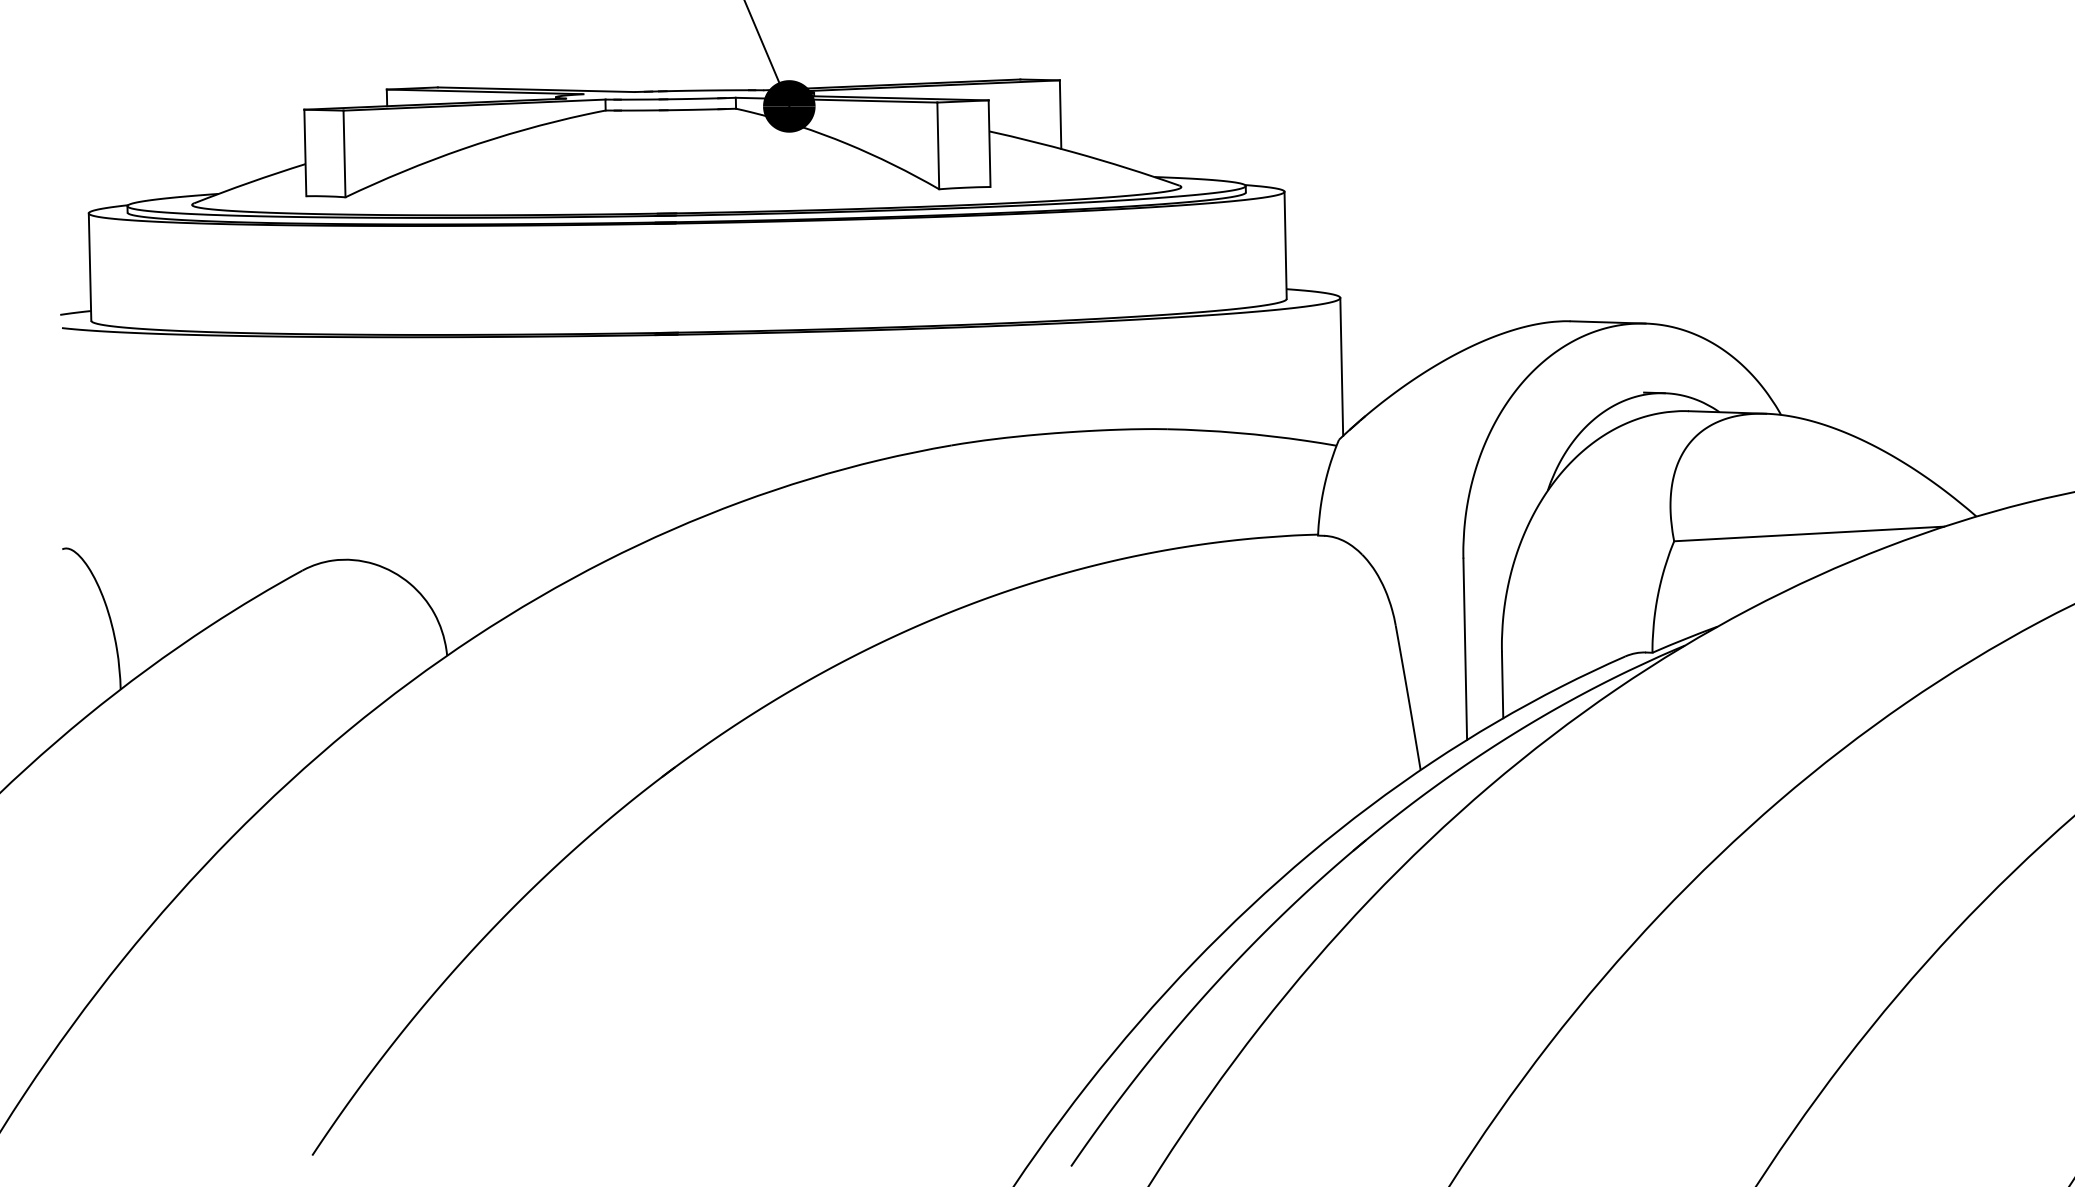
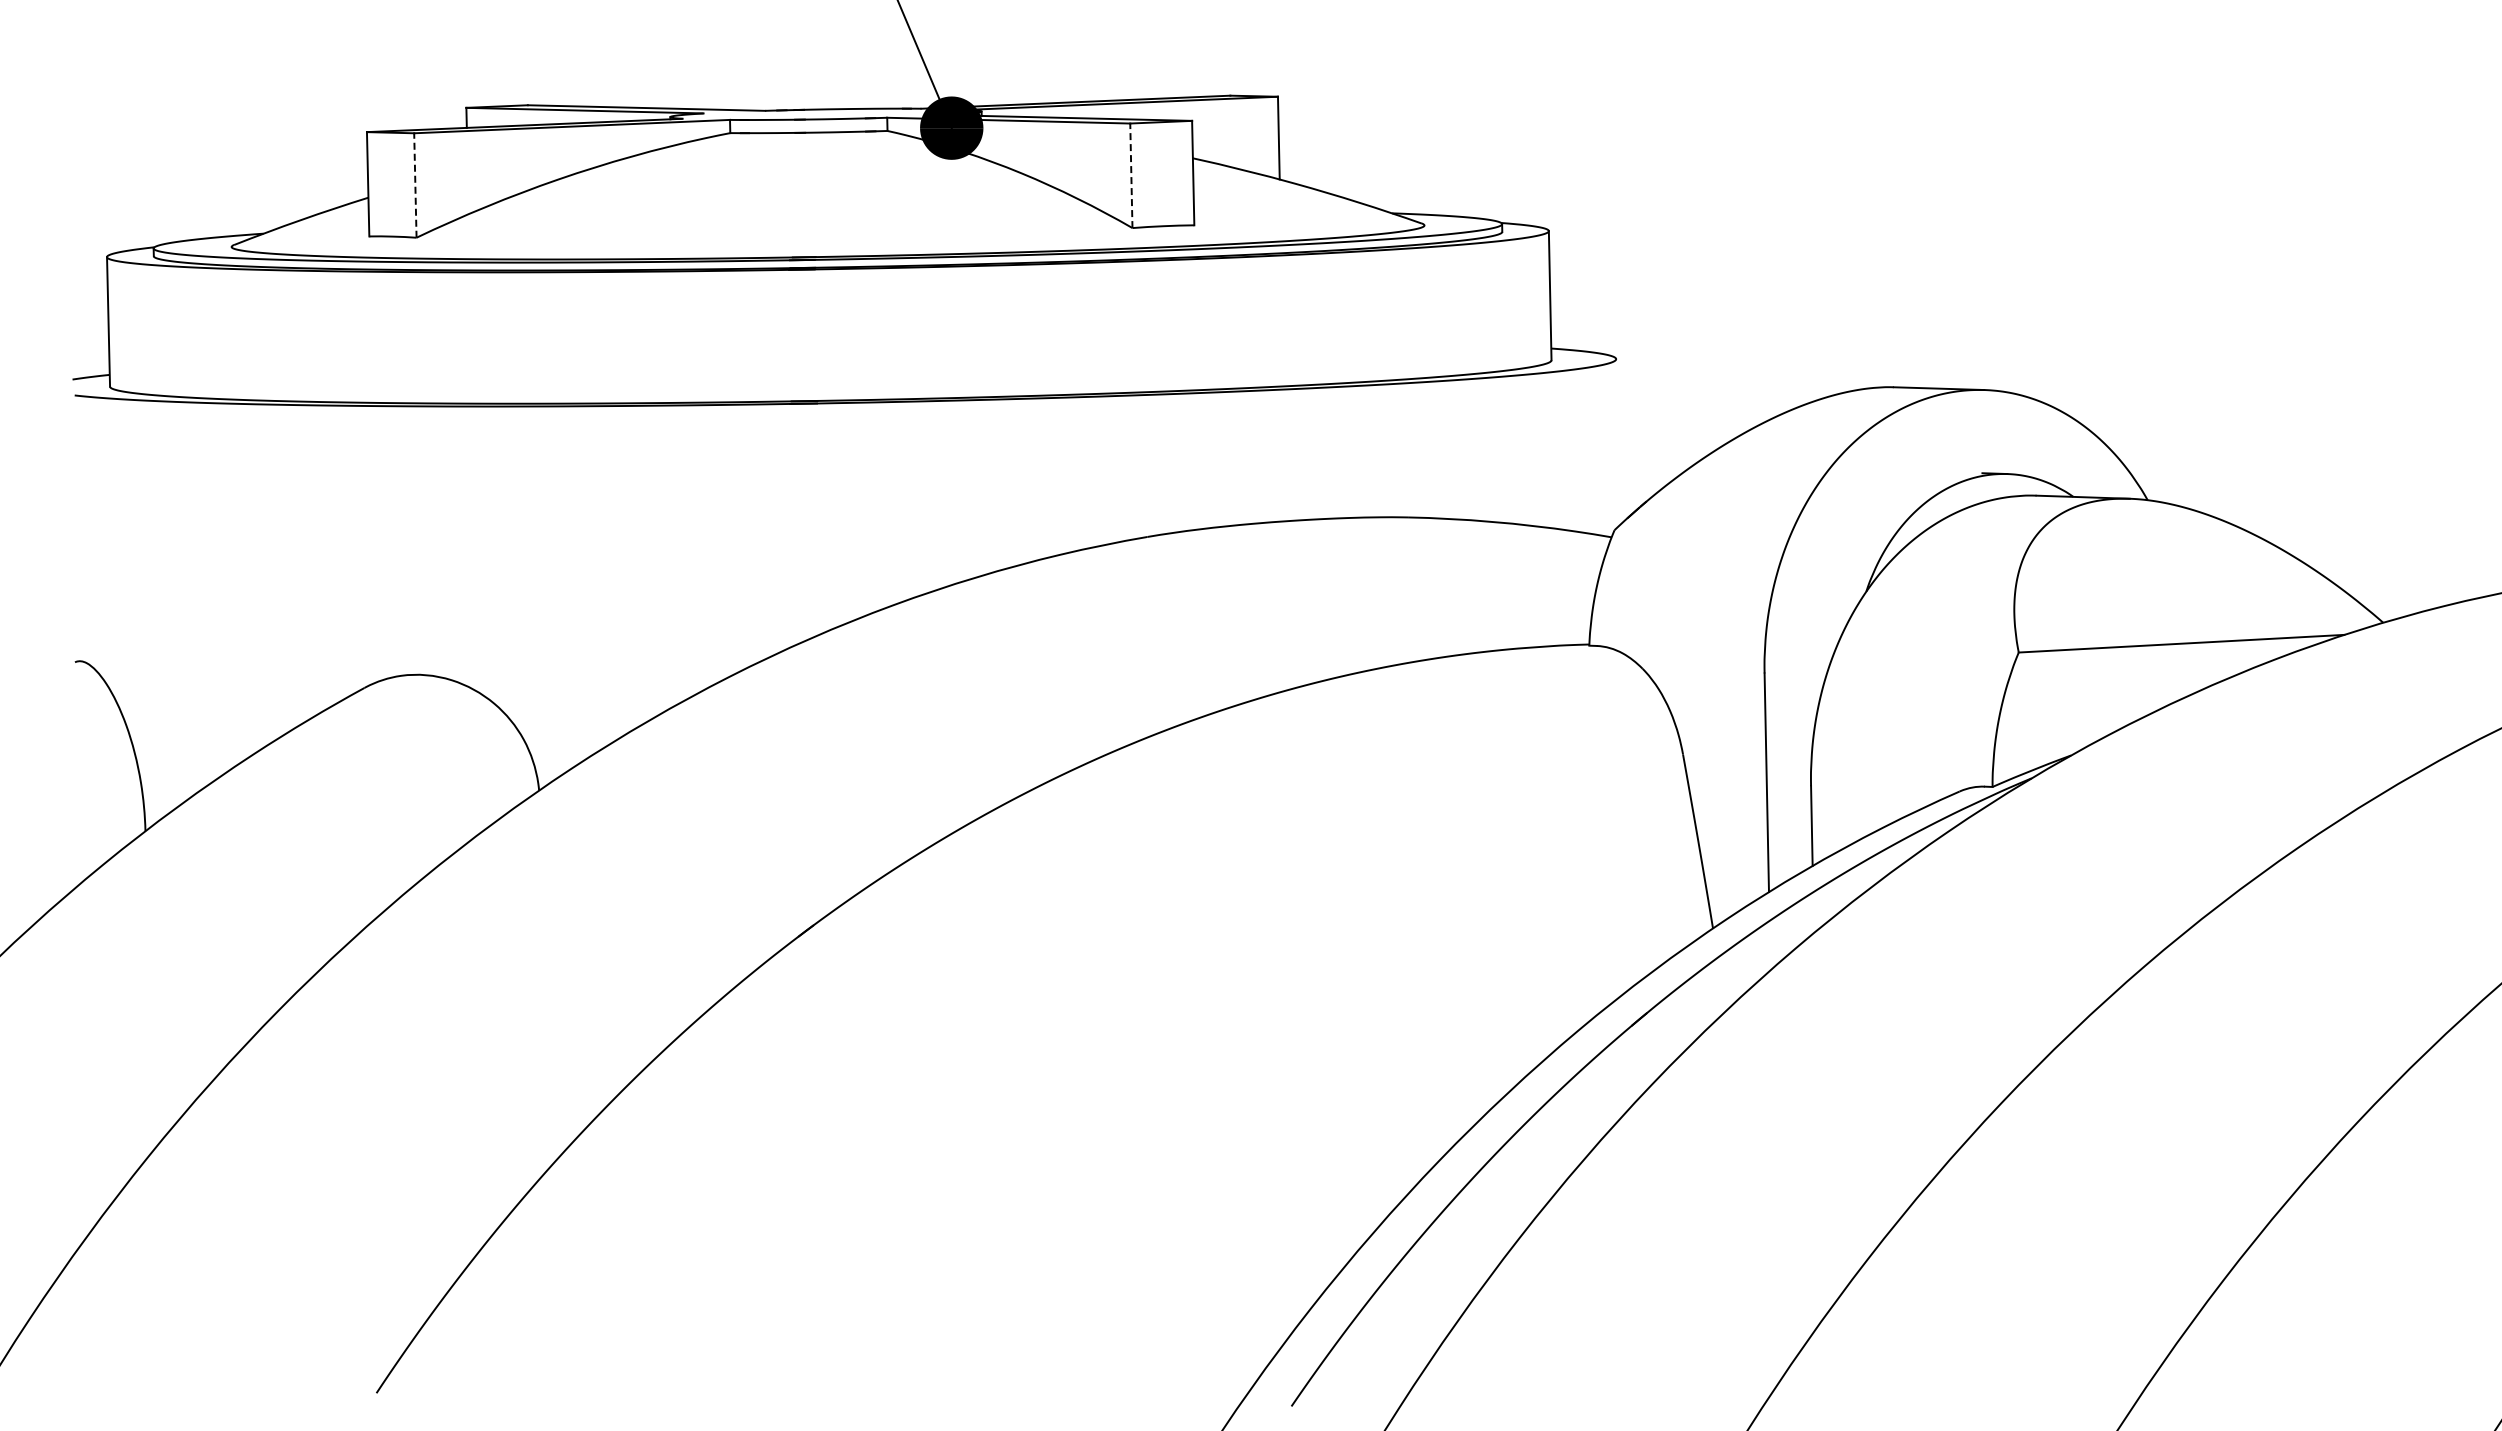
line: (938, 145) -> (1131, 175), solid -> dashed
line: (344, 153) -> (415, 185), solid -> dashed
line: (1341, 367) -> (1617, 442), removed

